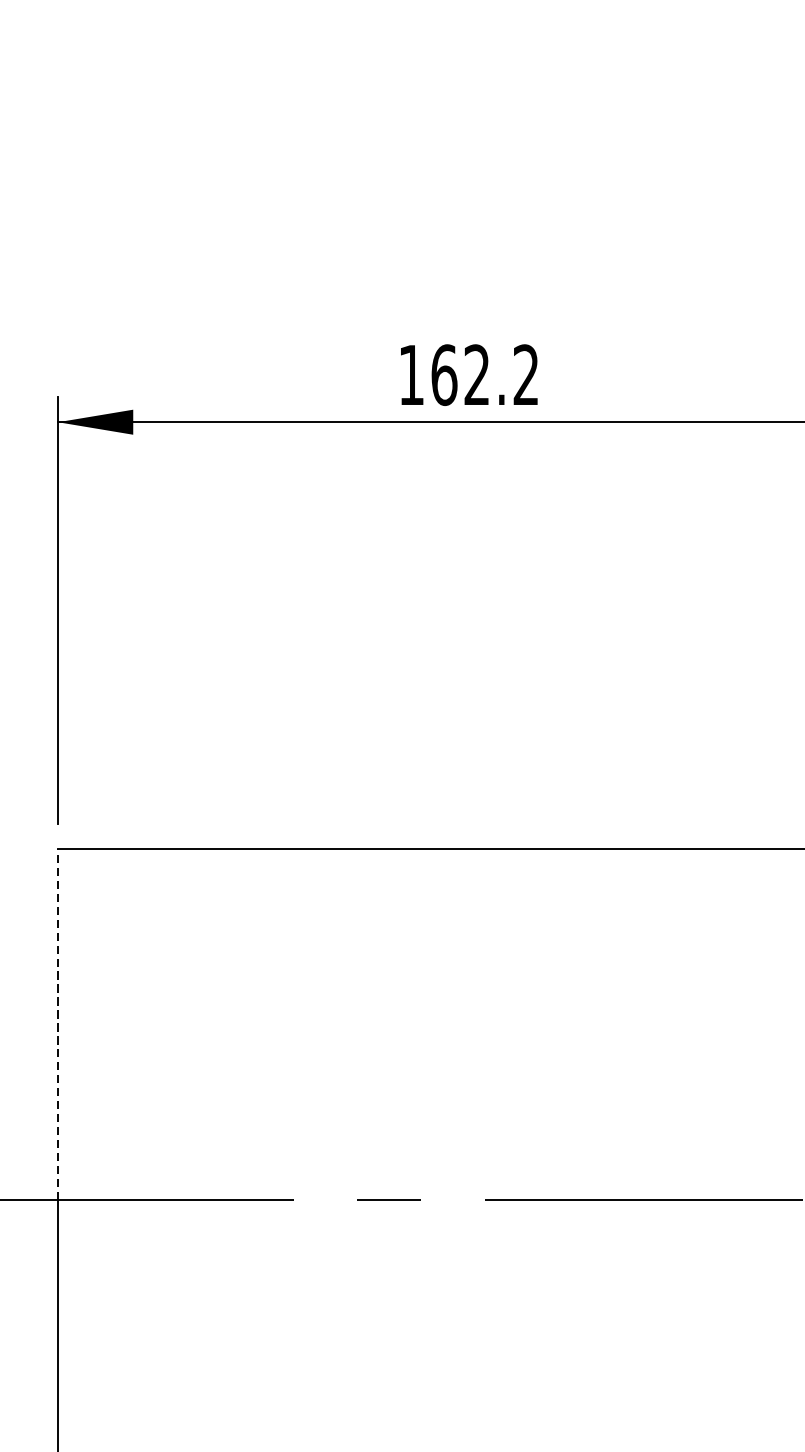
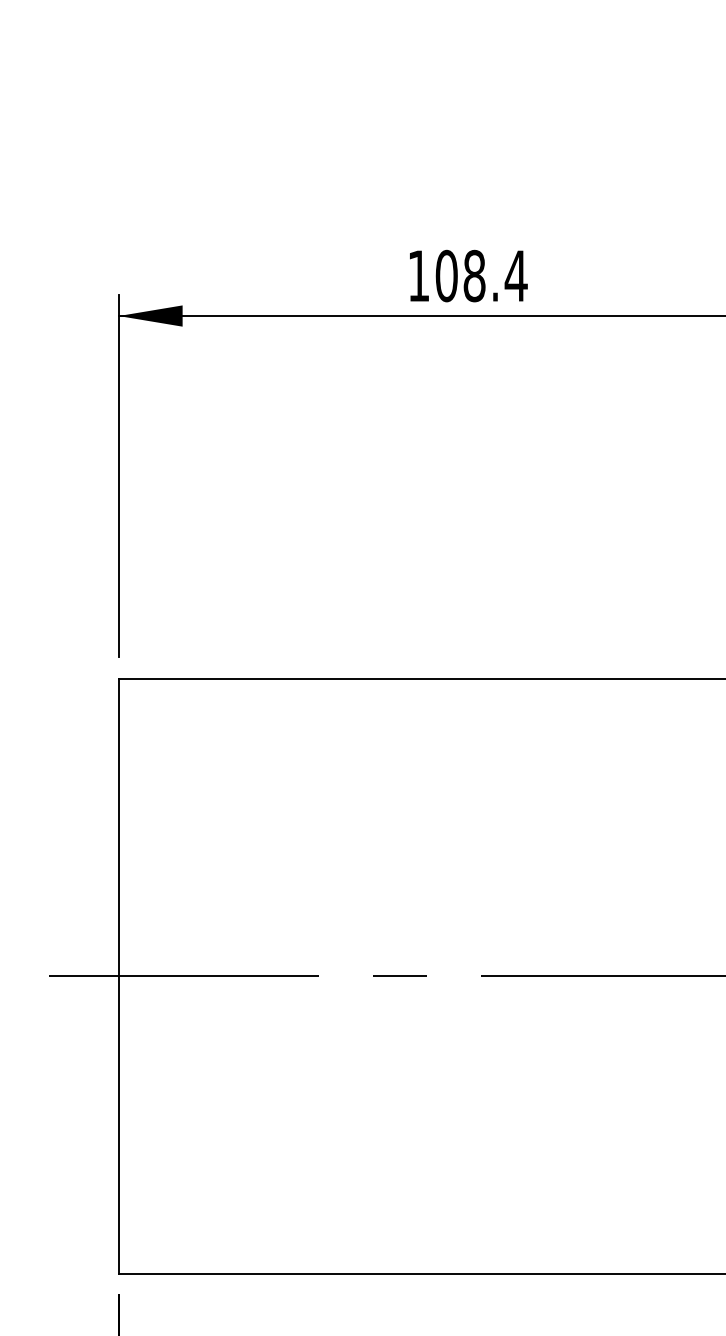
text: (485, 374) -> (481, 275), 162.2 -> 108.4
line: (57, 1024) -> (118, 827), dashed -> solid

